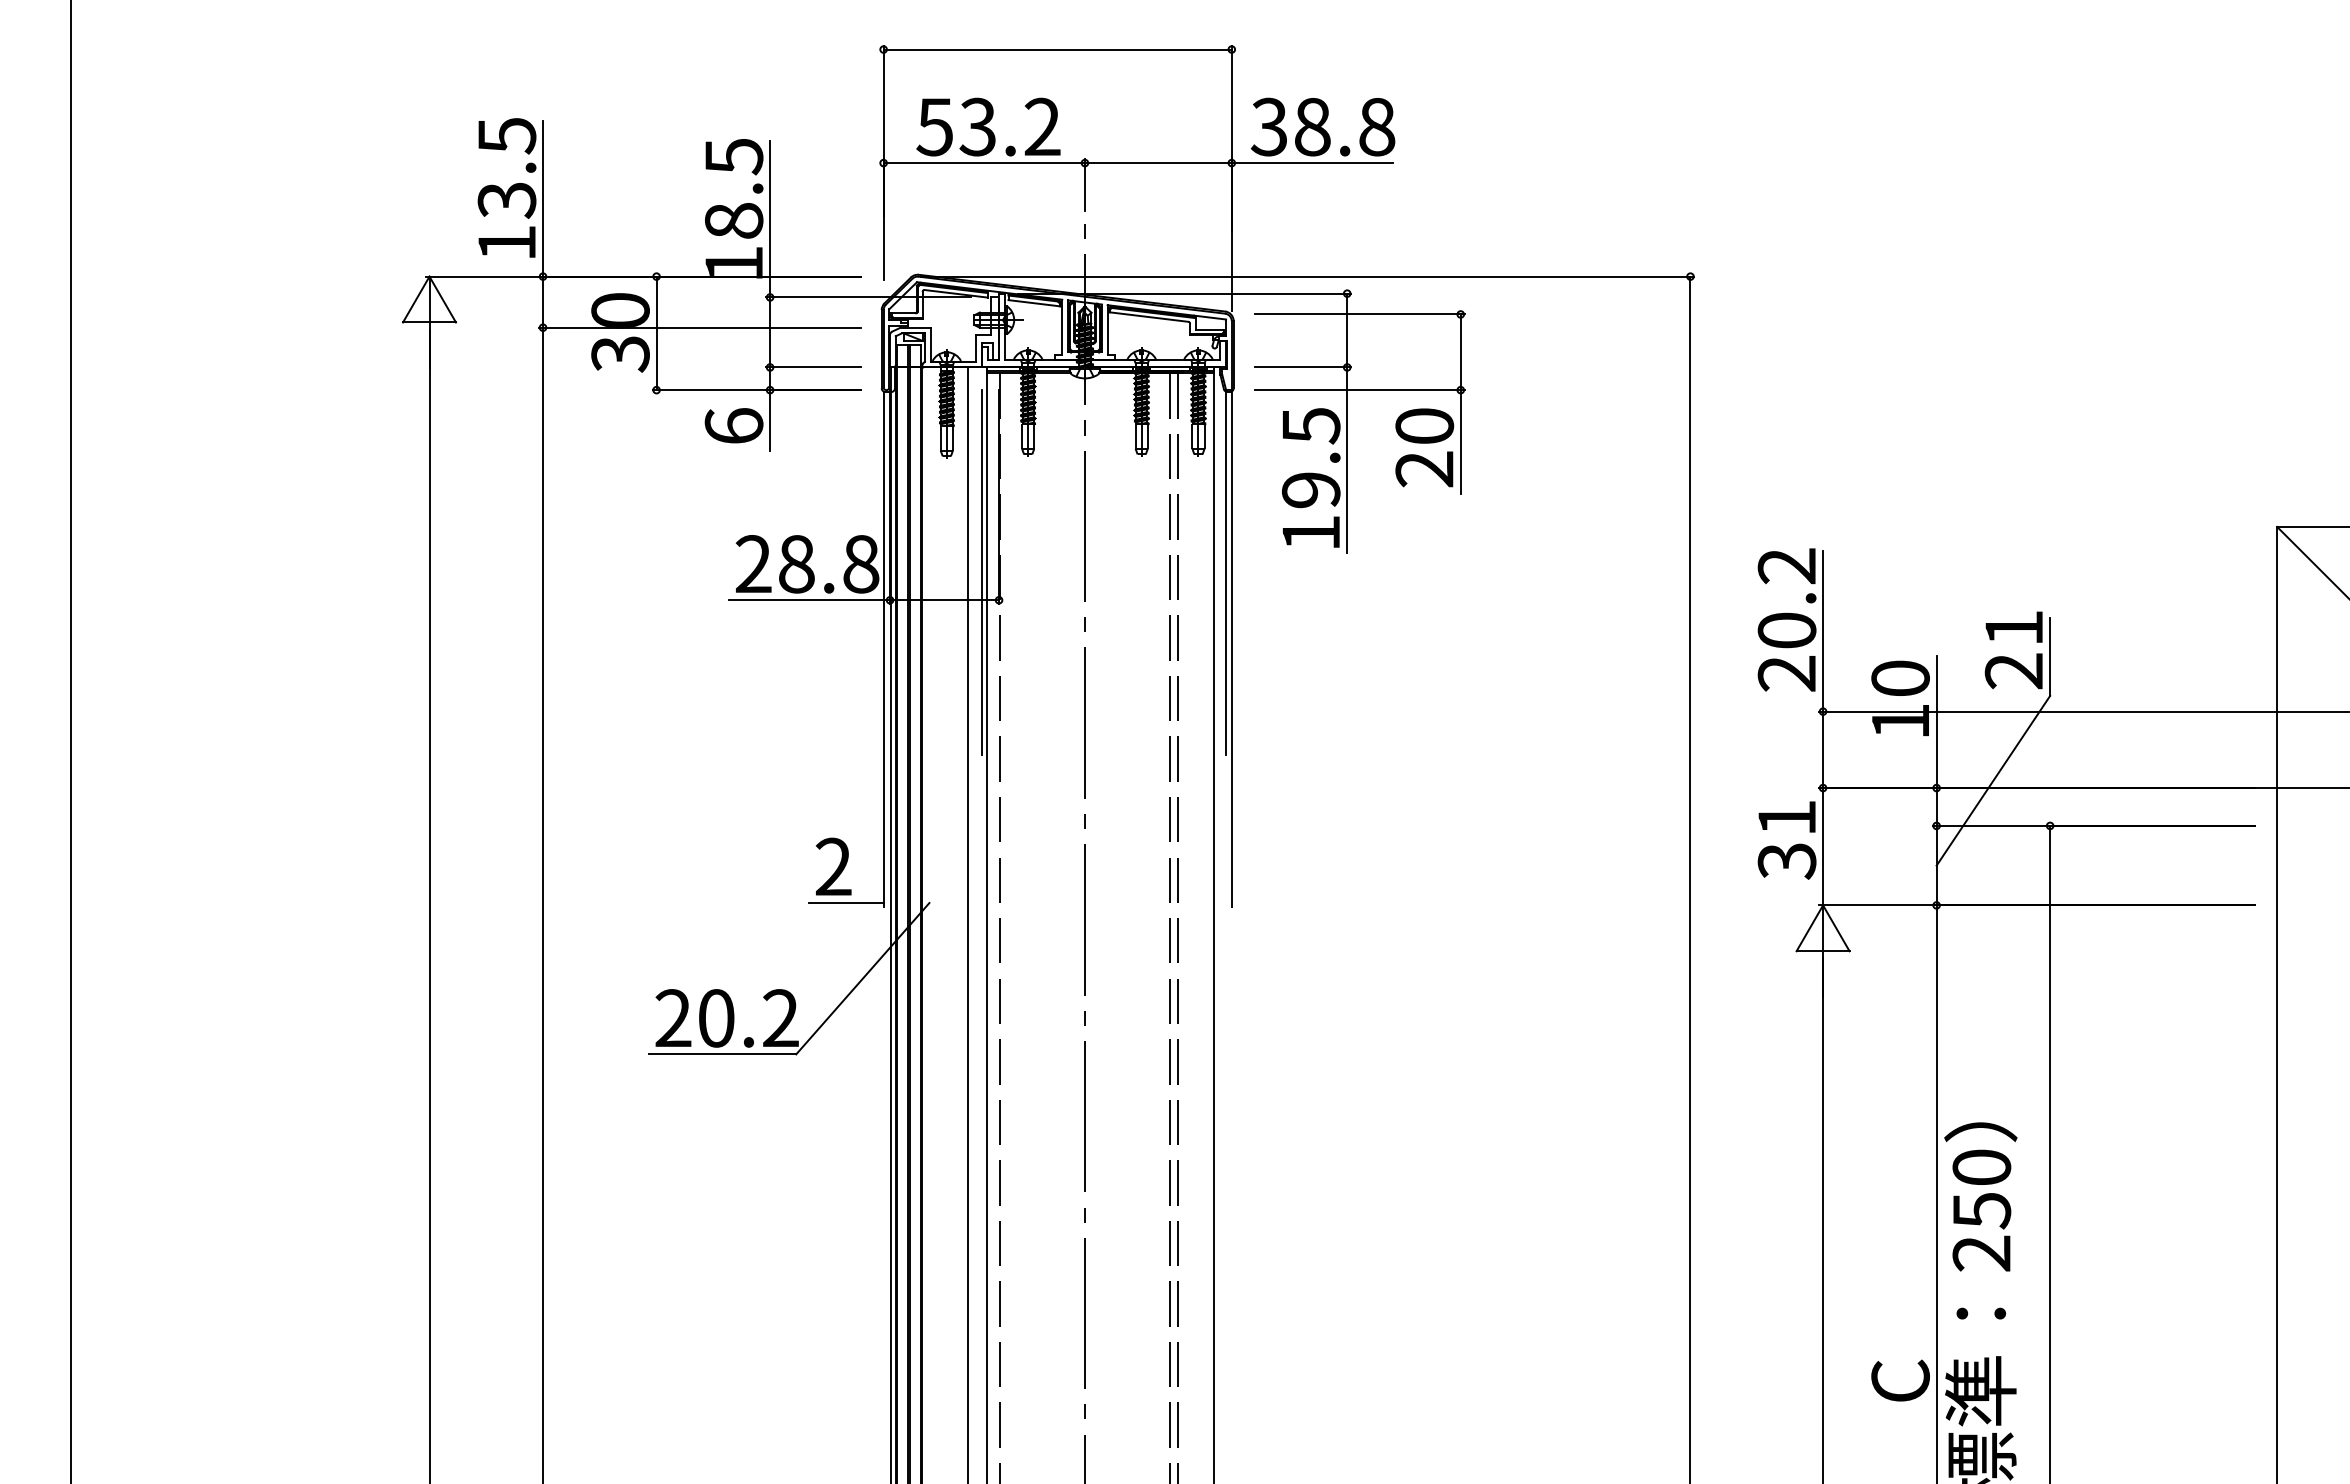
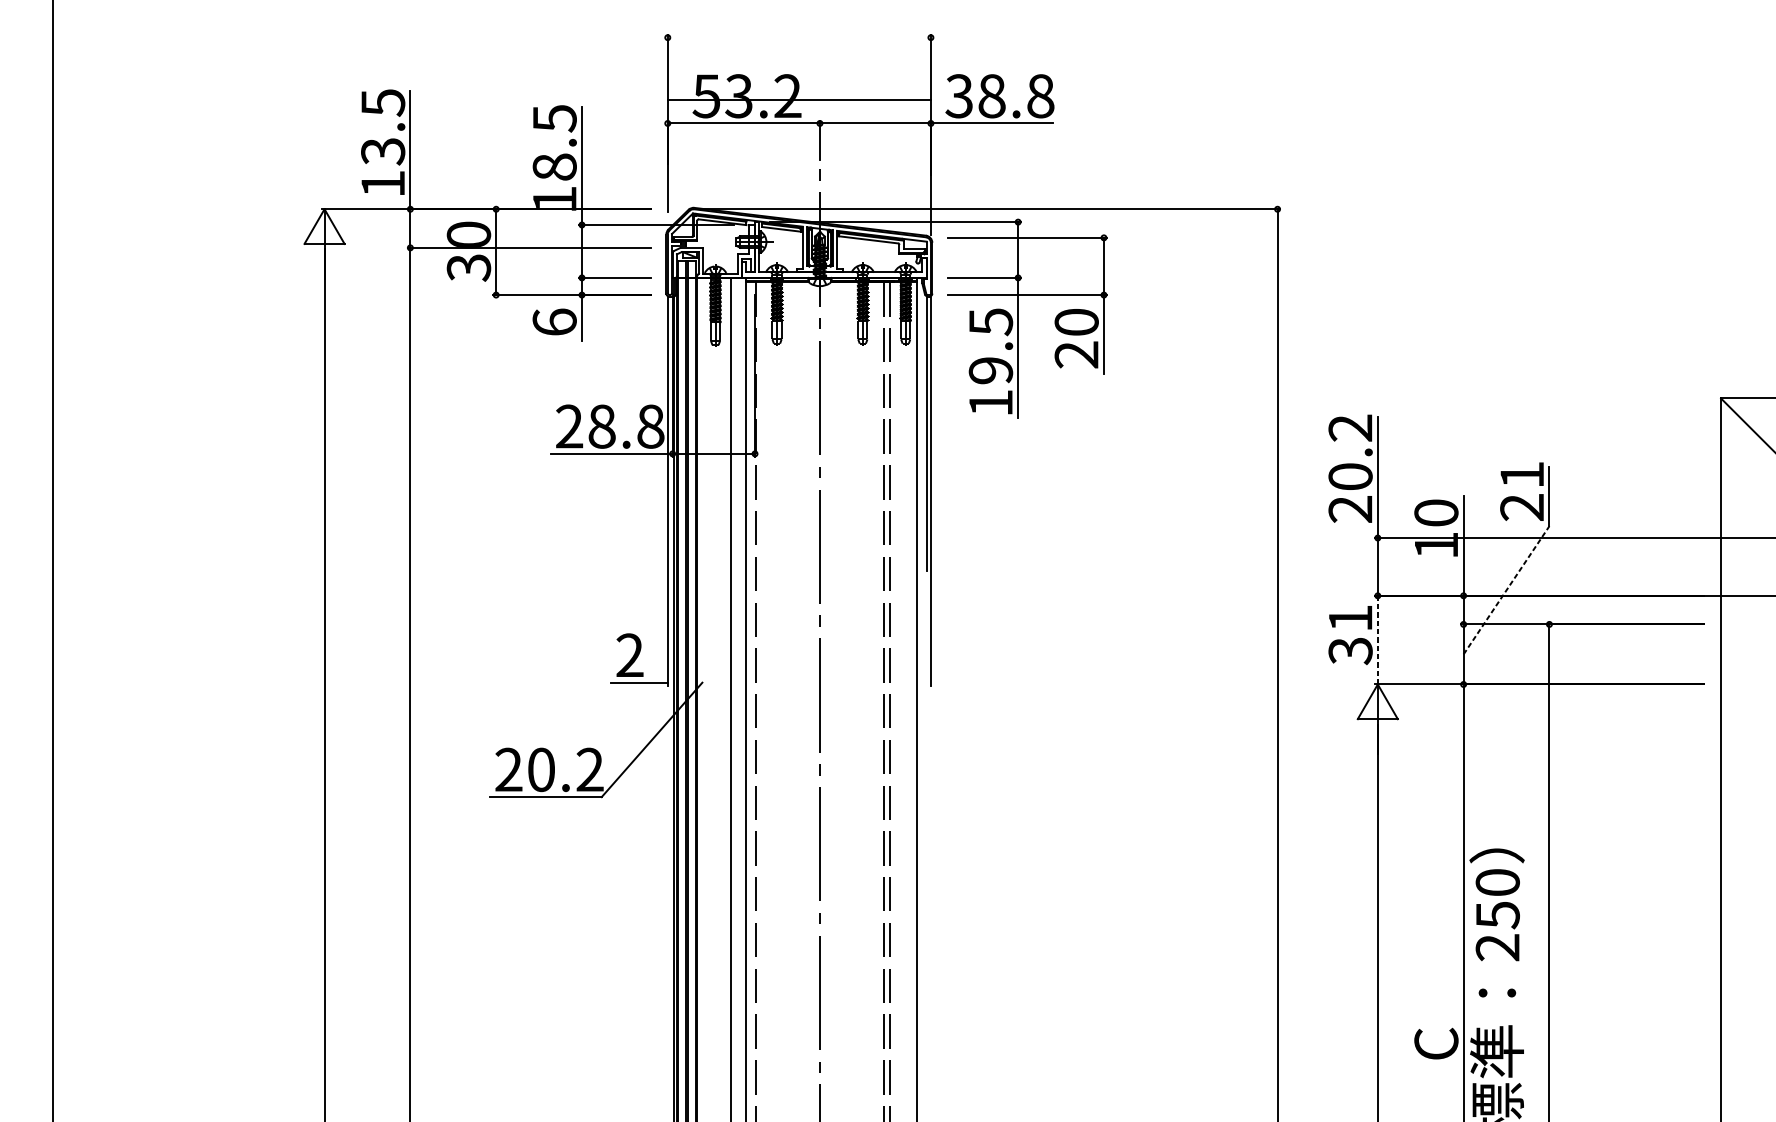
line: (1057, 49) -> (799, 99), moved
line: (982, 572) -> (742, 432), removed
line: (1993, 780) -> (1506, 590), solid -> dashed
line: (1823, 846) -> (1378, 639), solid -> dashed

